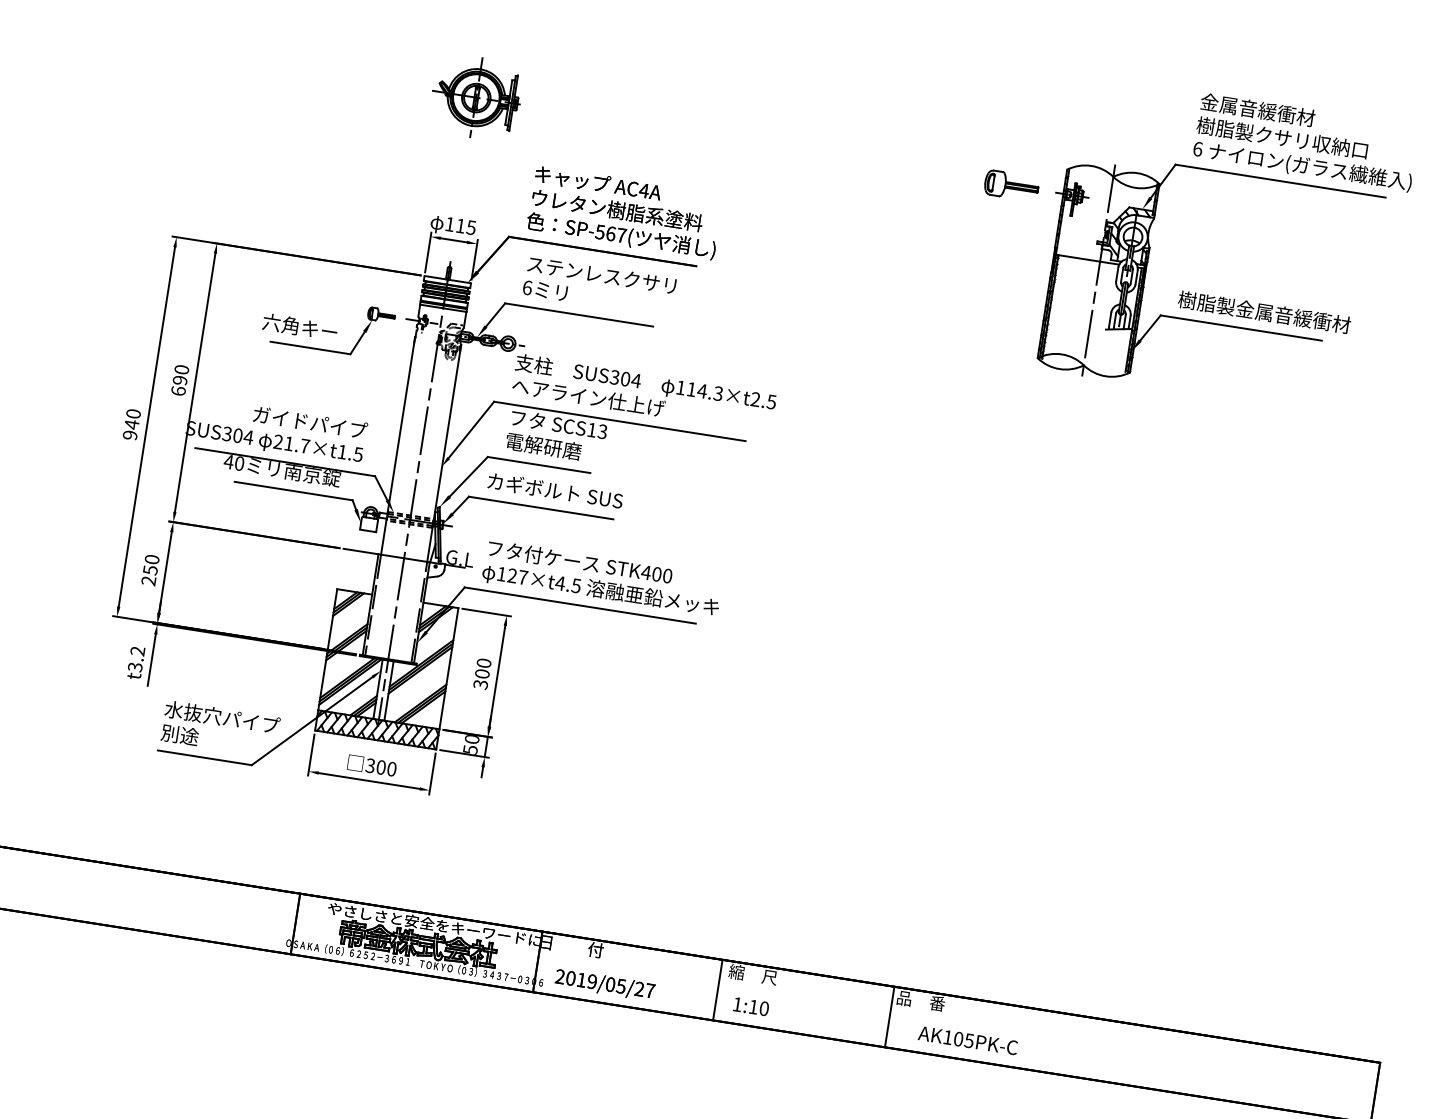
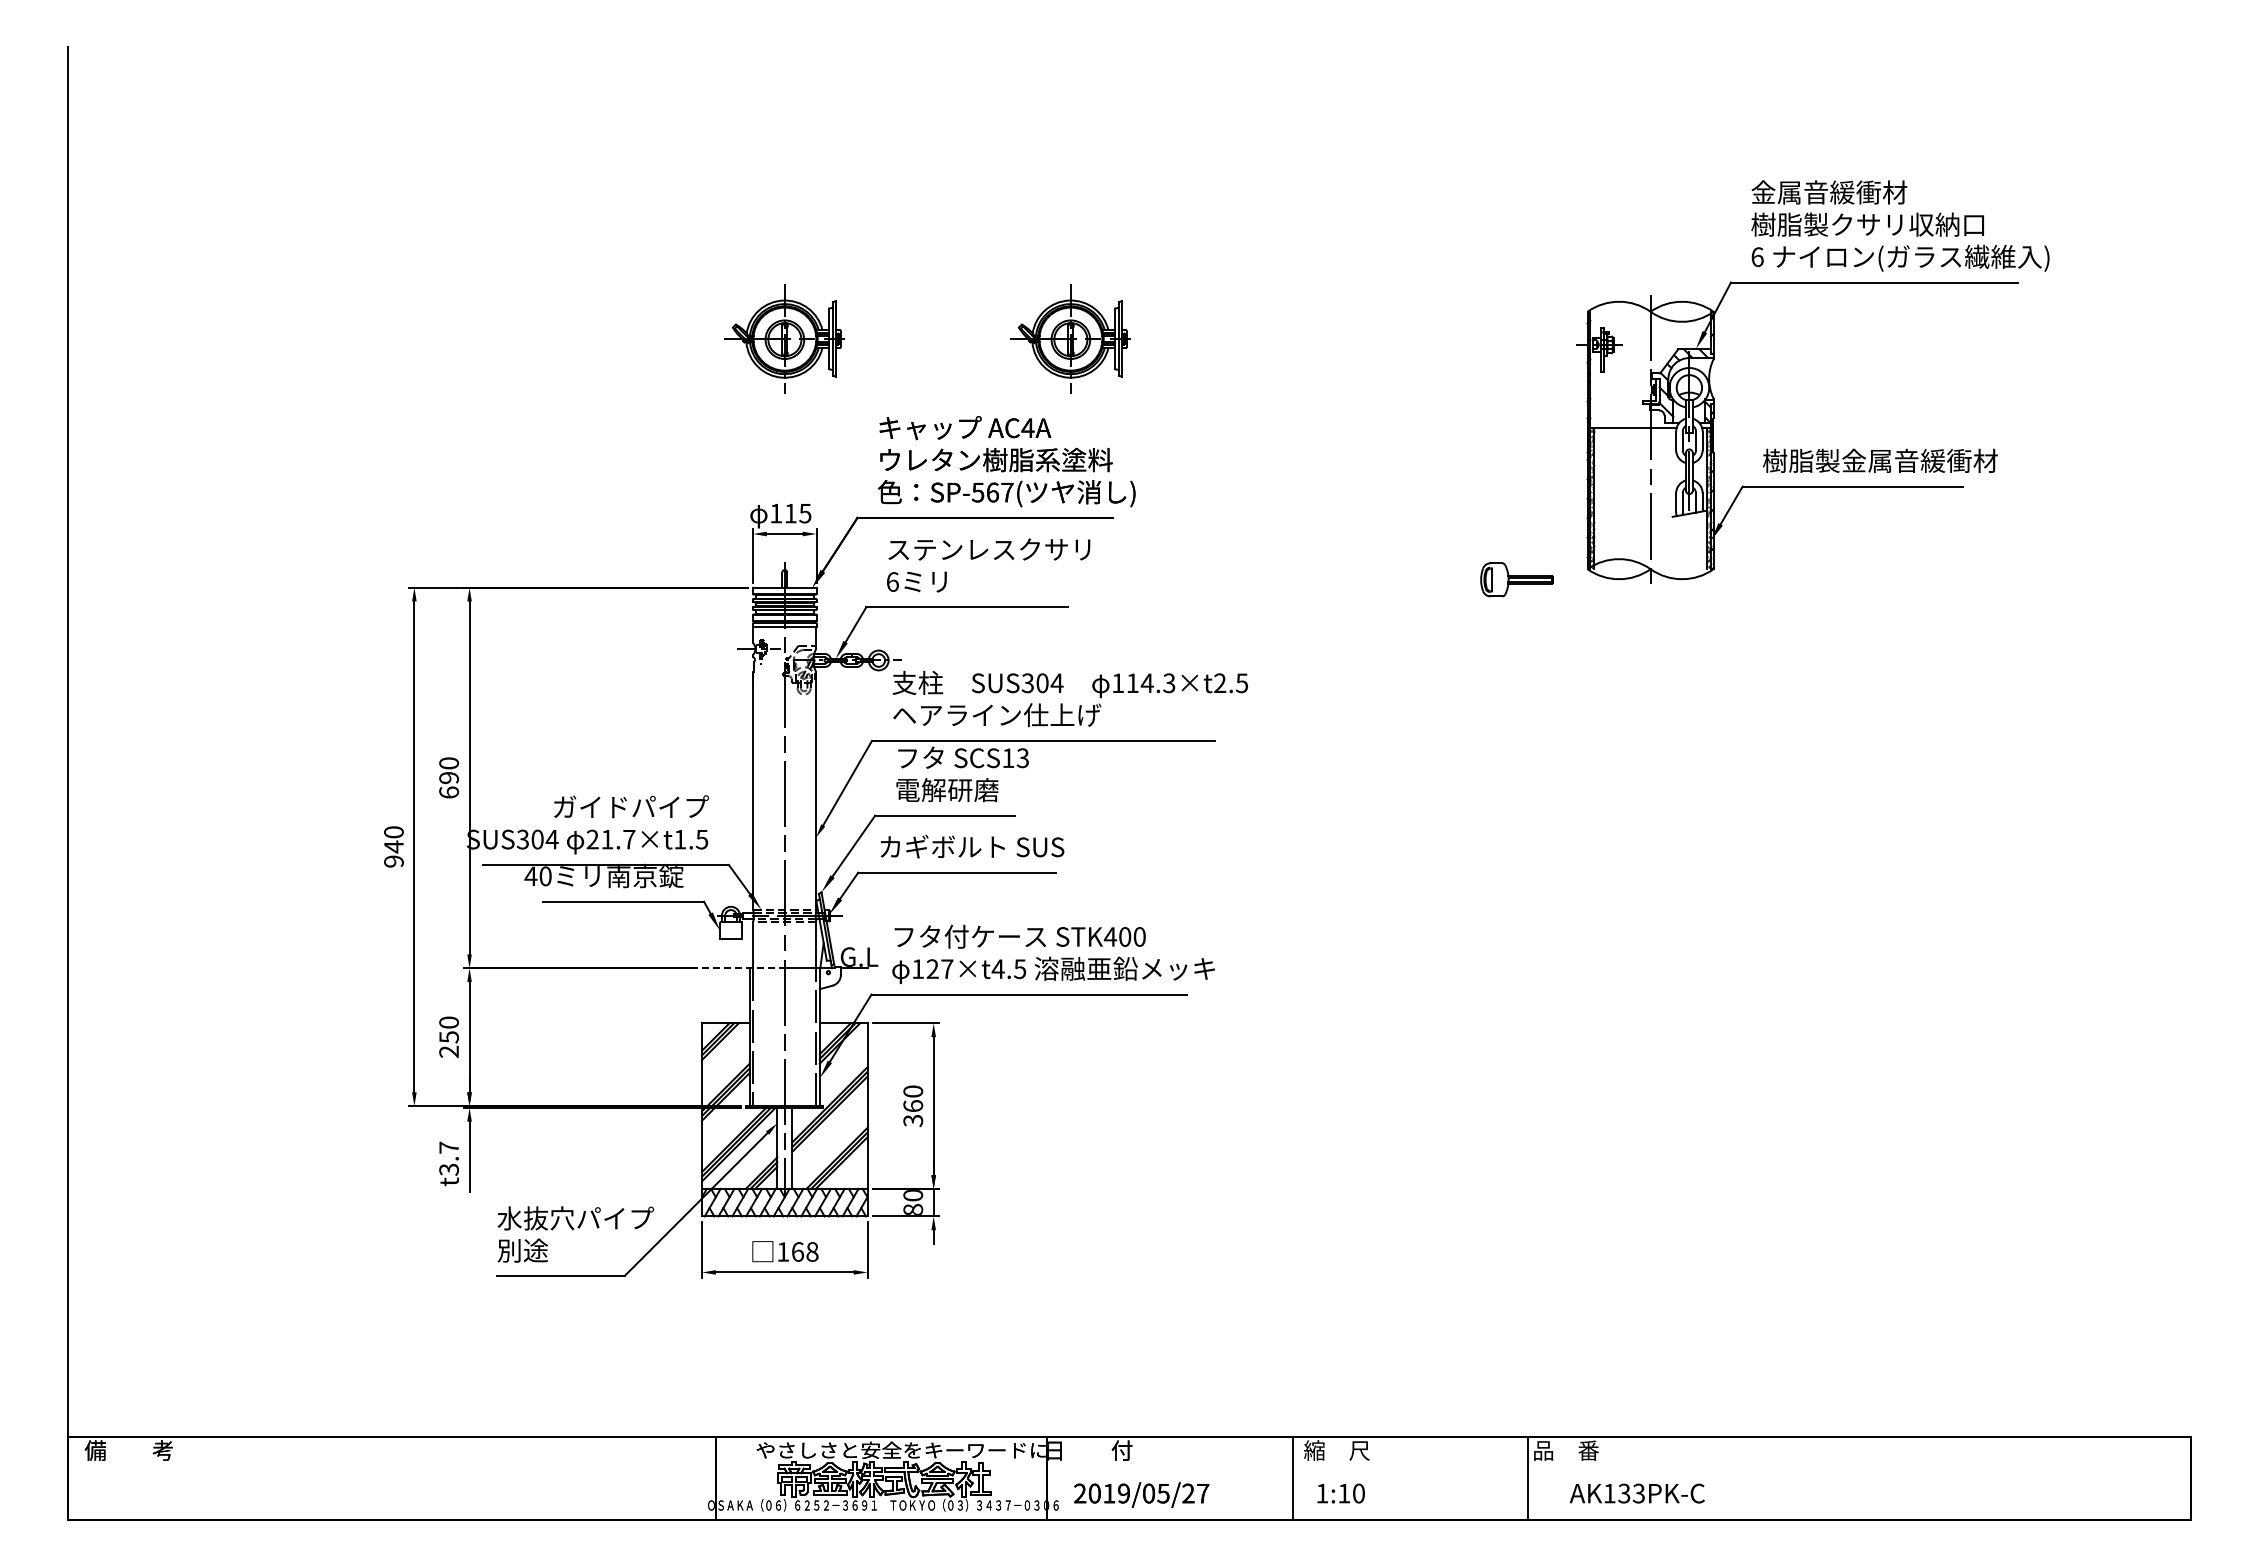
part: (685, 129) -> (1070, 338), added
part: (1011, 185) -> (1516, 579), moved
part: (327, 330) -> (634, 680), removed
line: (373, 553) -> (743, 968), solid -> dashed
text: (137, 650) -> (448, 1147), t3.2 -> t3.7
text: (482, 674) -> (913, 1106), 300 -> 360
text: (470, 749) -> (913, 1209), 50 -> 80
text: (381, 767) -> (797, 1251), 300 -> 168
text: (963, 1039) -> (1631, 1493), AK105PK-C -> AK133PK-C

